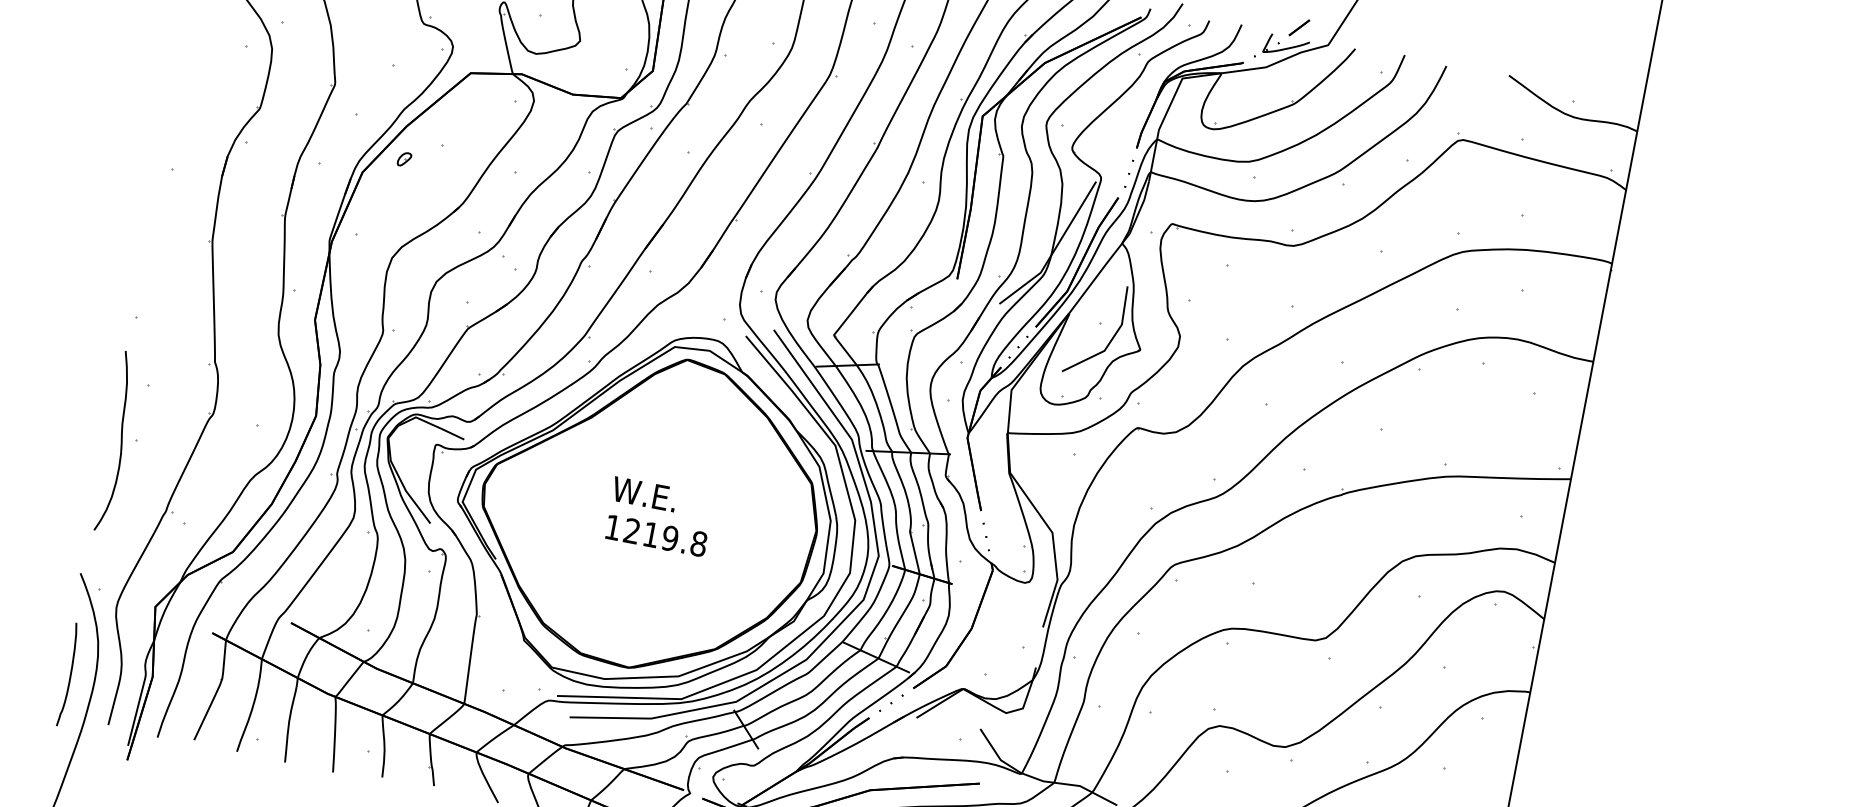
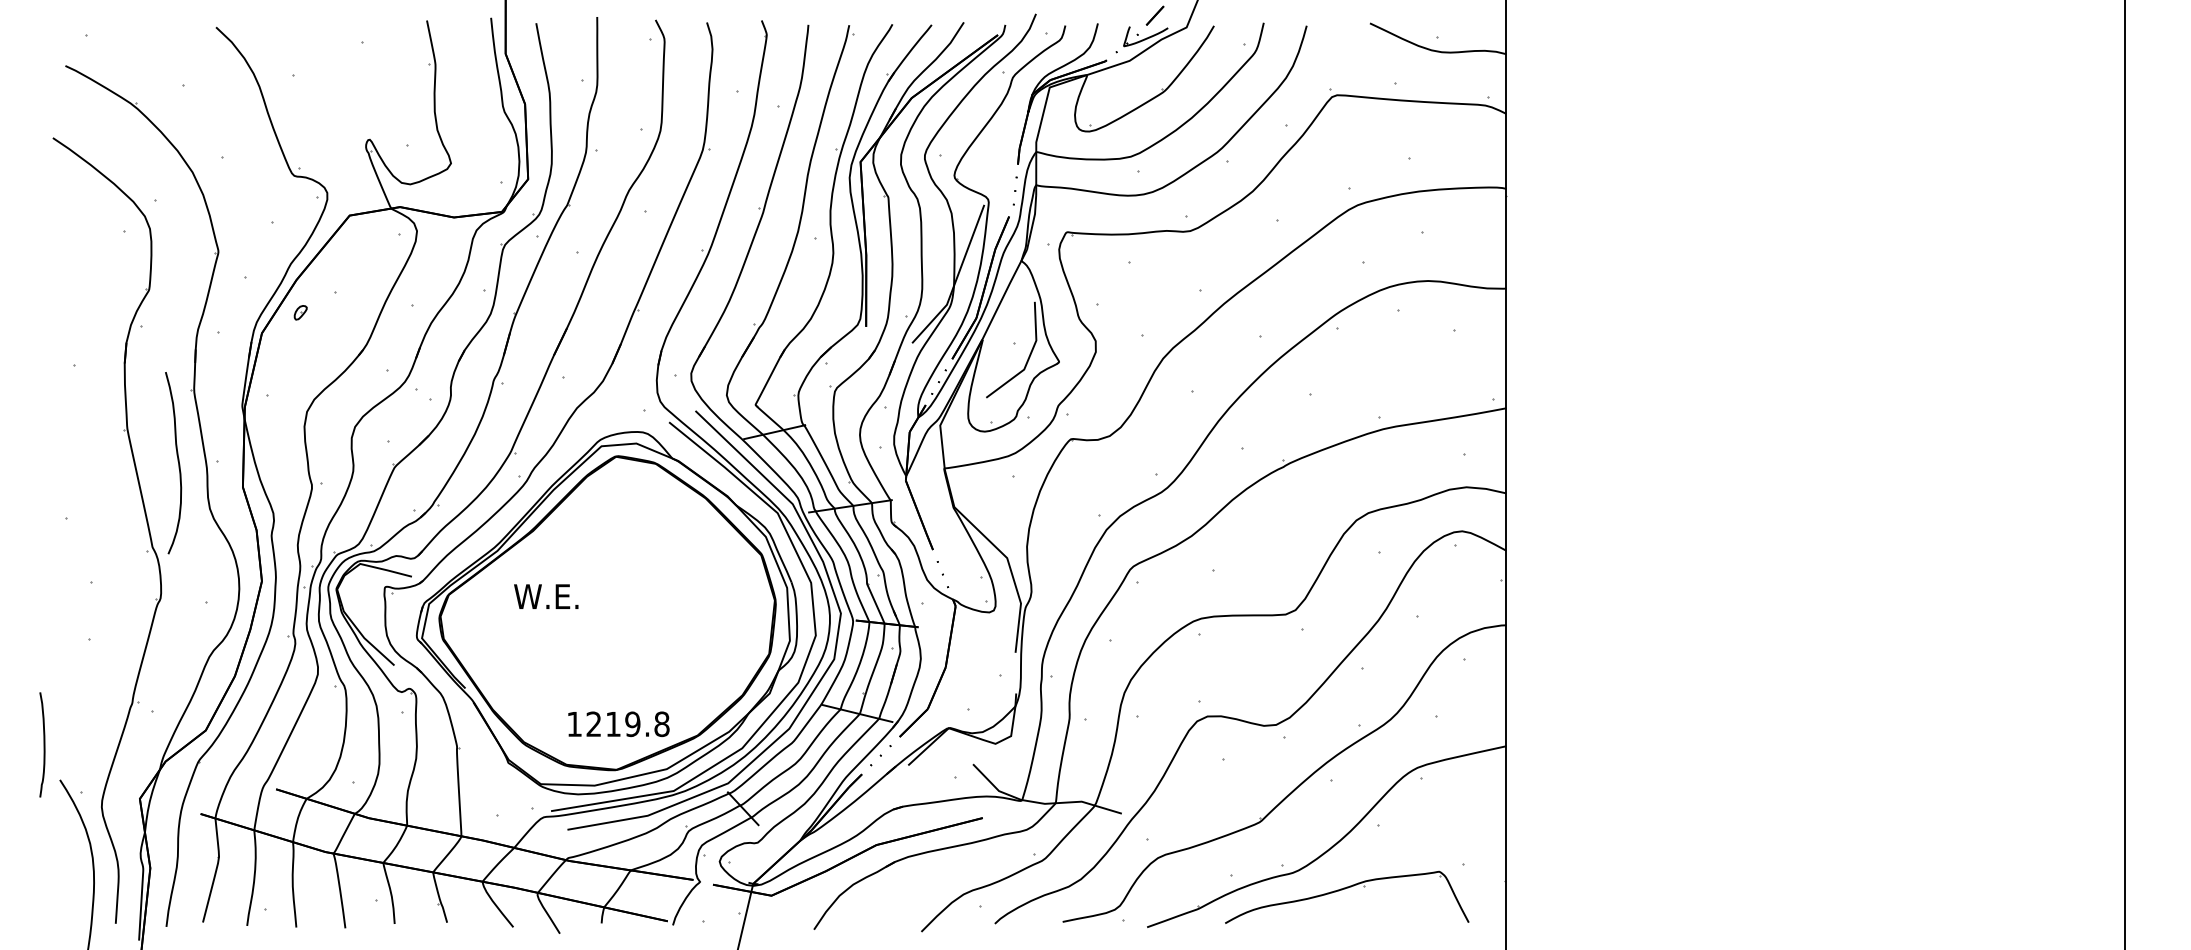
curve: (120, 440) -> (177, 461), moved
text: (644, 494) -> (546, 596), moved
text: (656, 536) -> (618, 724), moved
curve: (69, 674) -> (43, 744), moved

